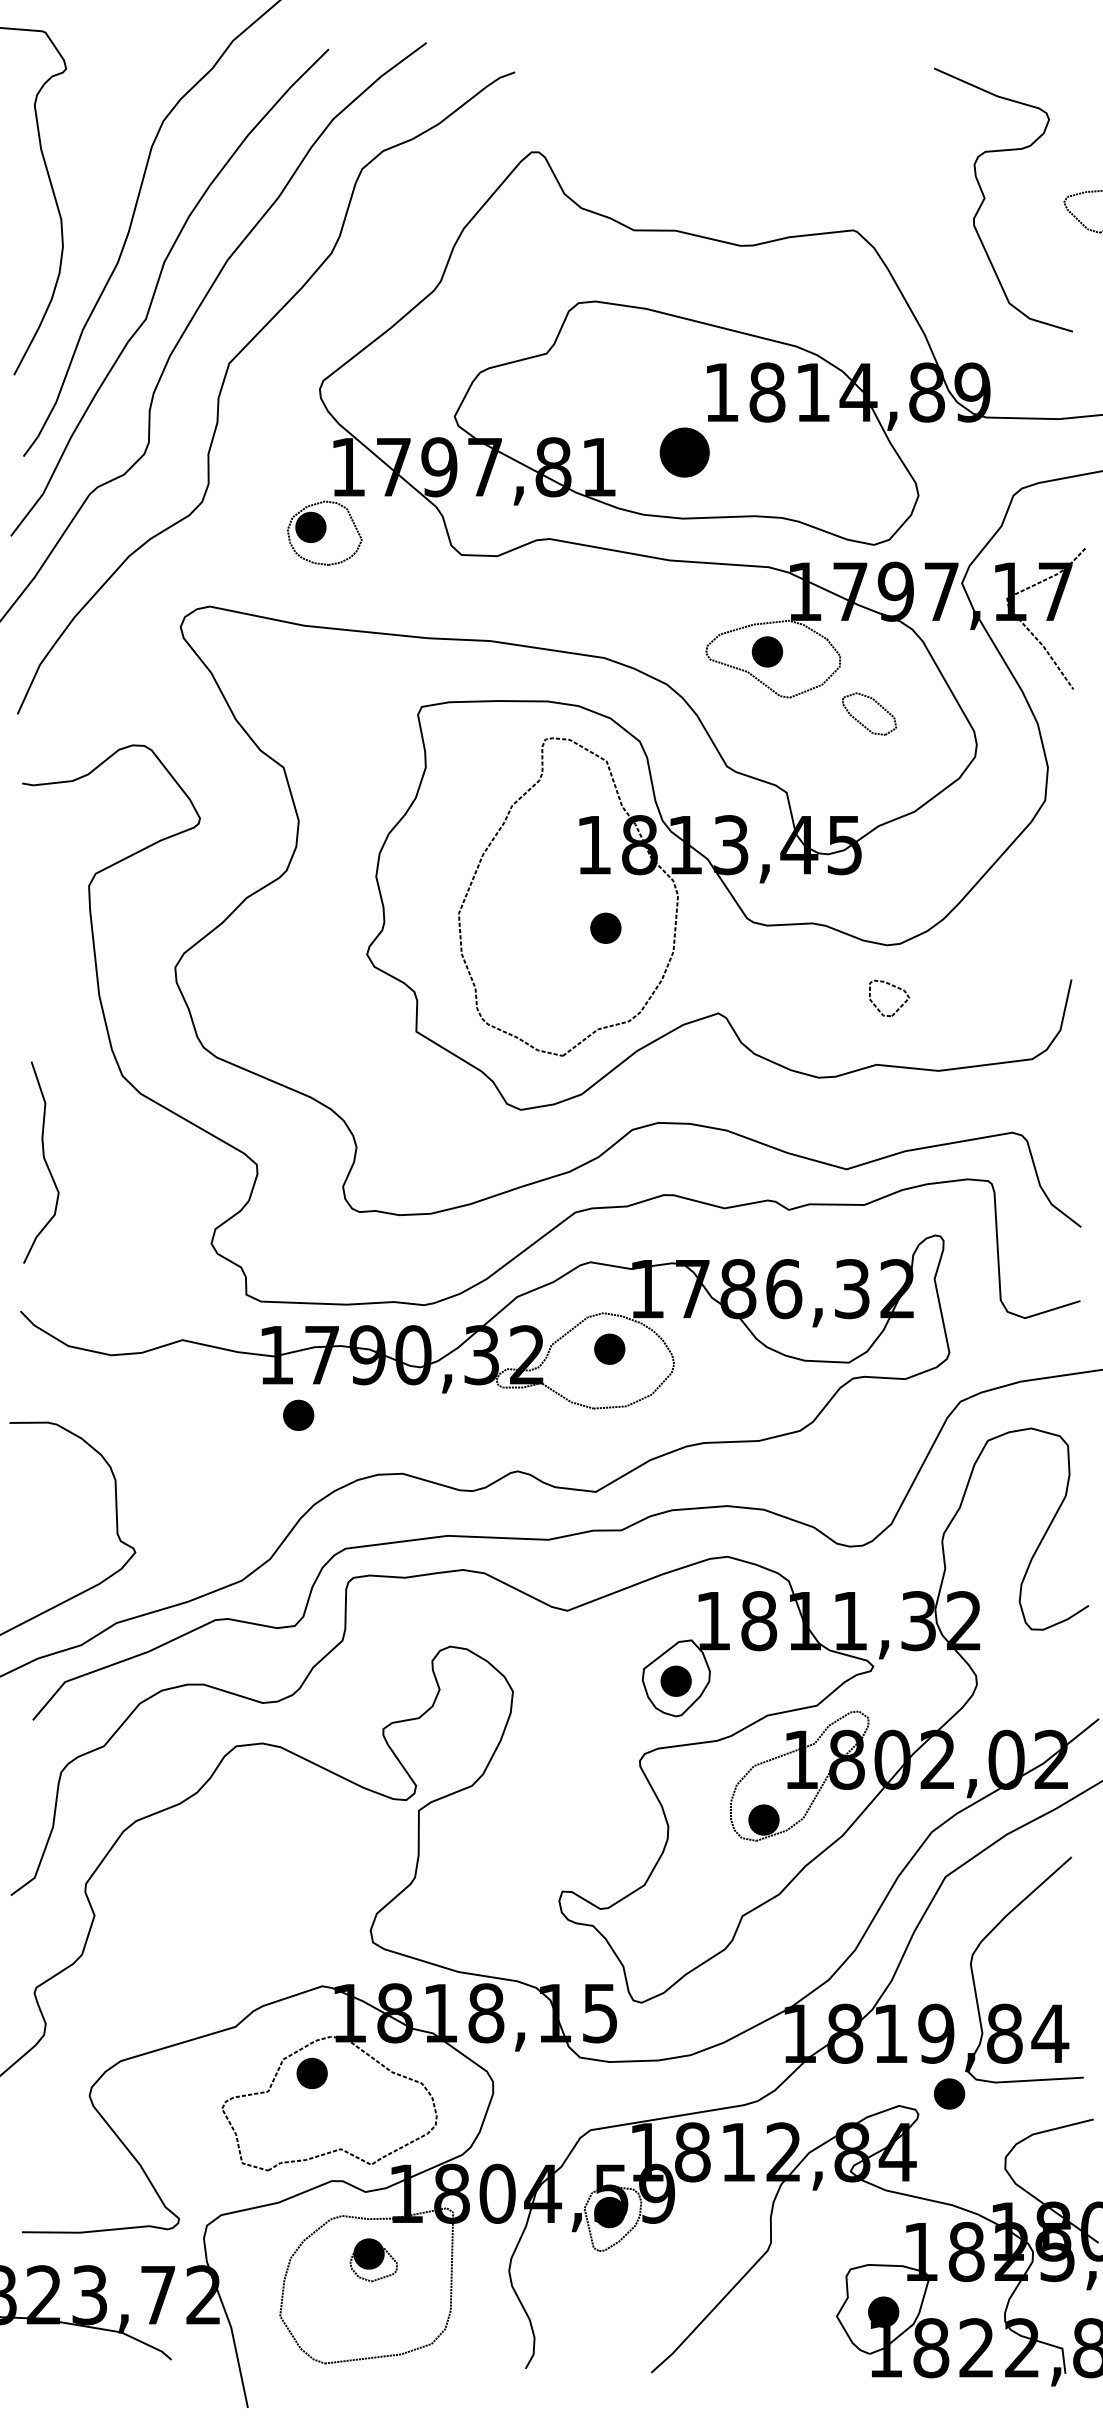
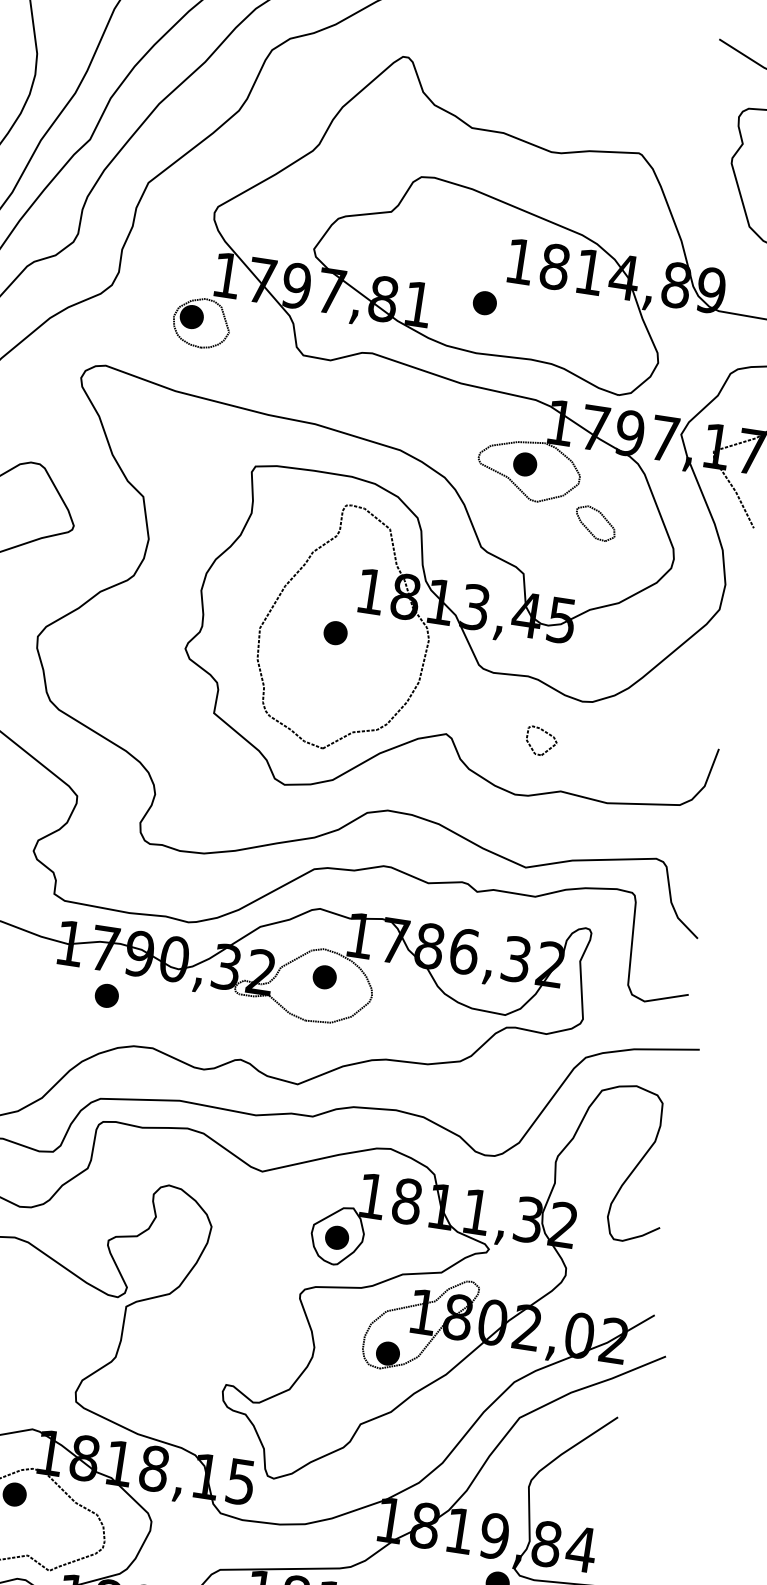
part: (683, 452) -> (484, 302), size x0.62
part: (605, 927) -> (335, 632), moved
part: (894, 987) -> (546, 733), moved
part: (298, 1414) -> (106, 995), moved

